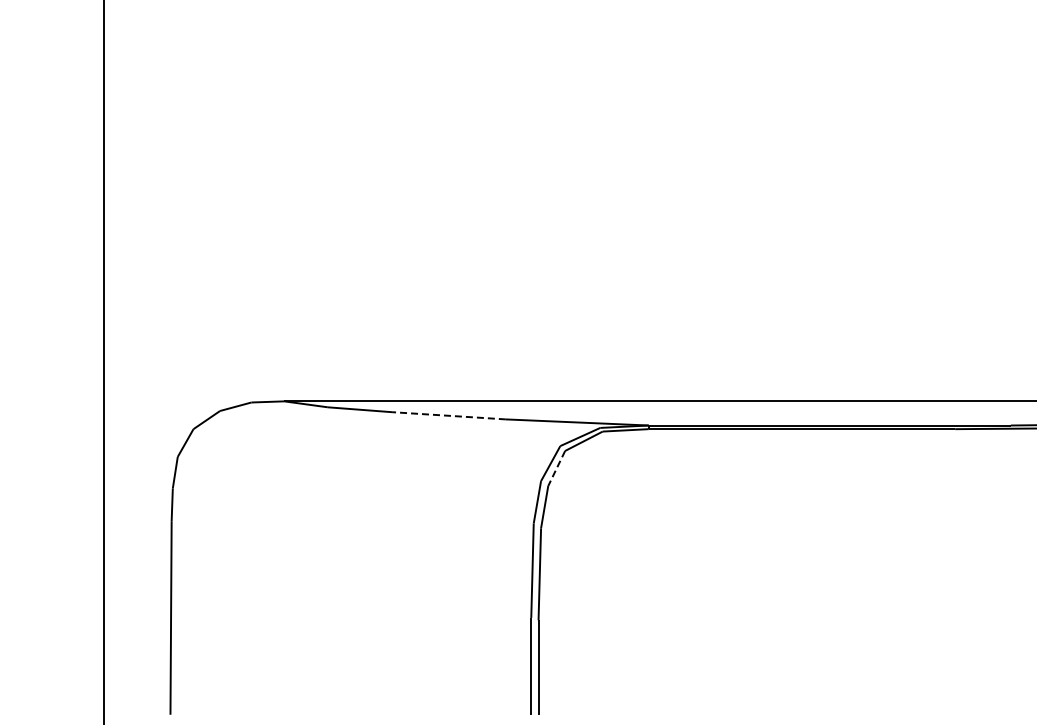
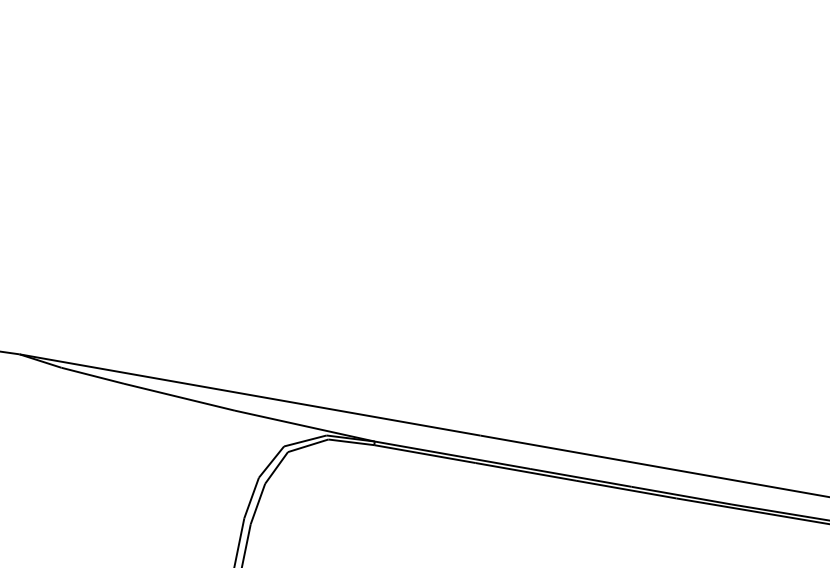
line: (448, 415) -> (179, 396), dashed -> solid
line: (556, 468) -> (276, 467), dashed -> solid

